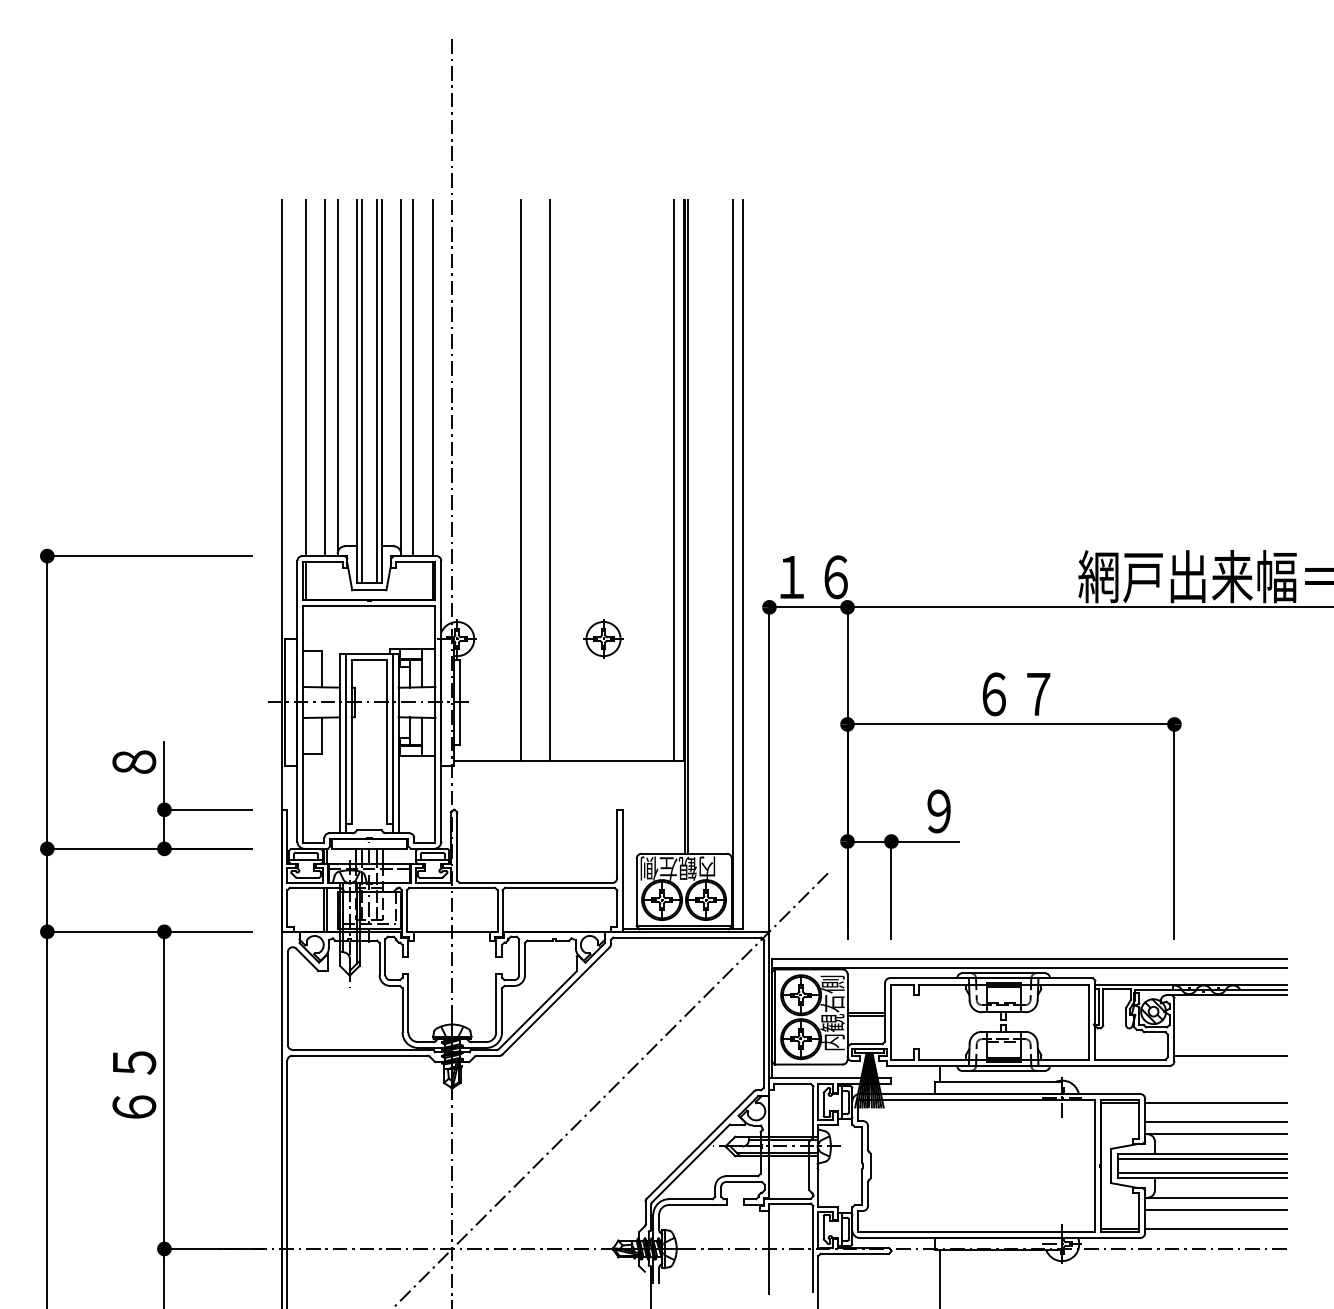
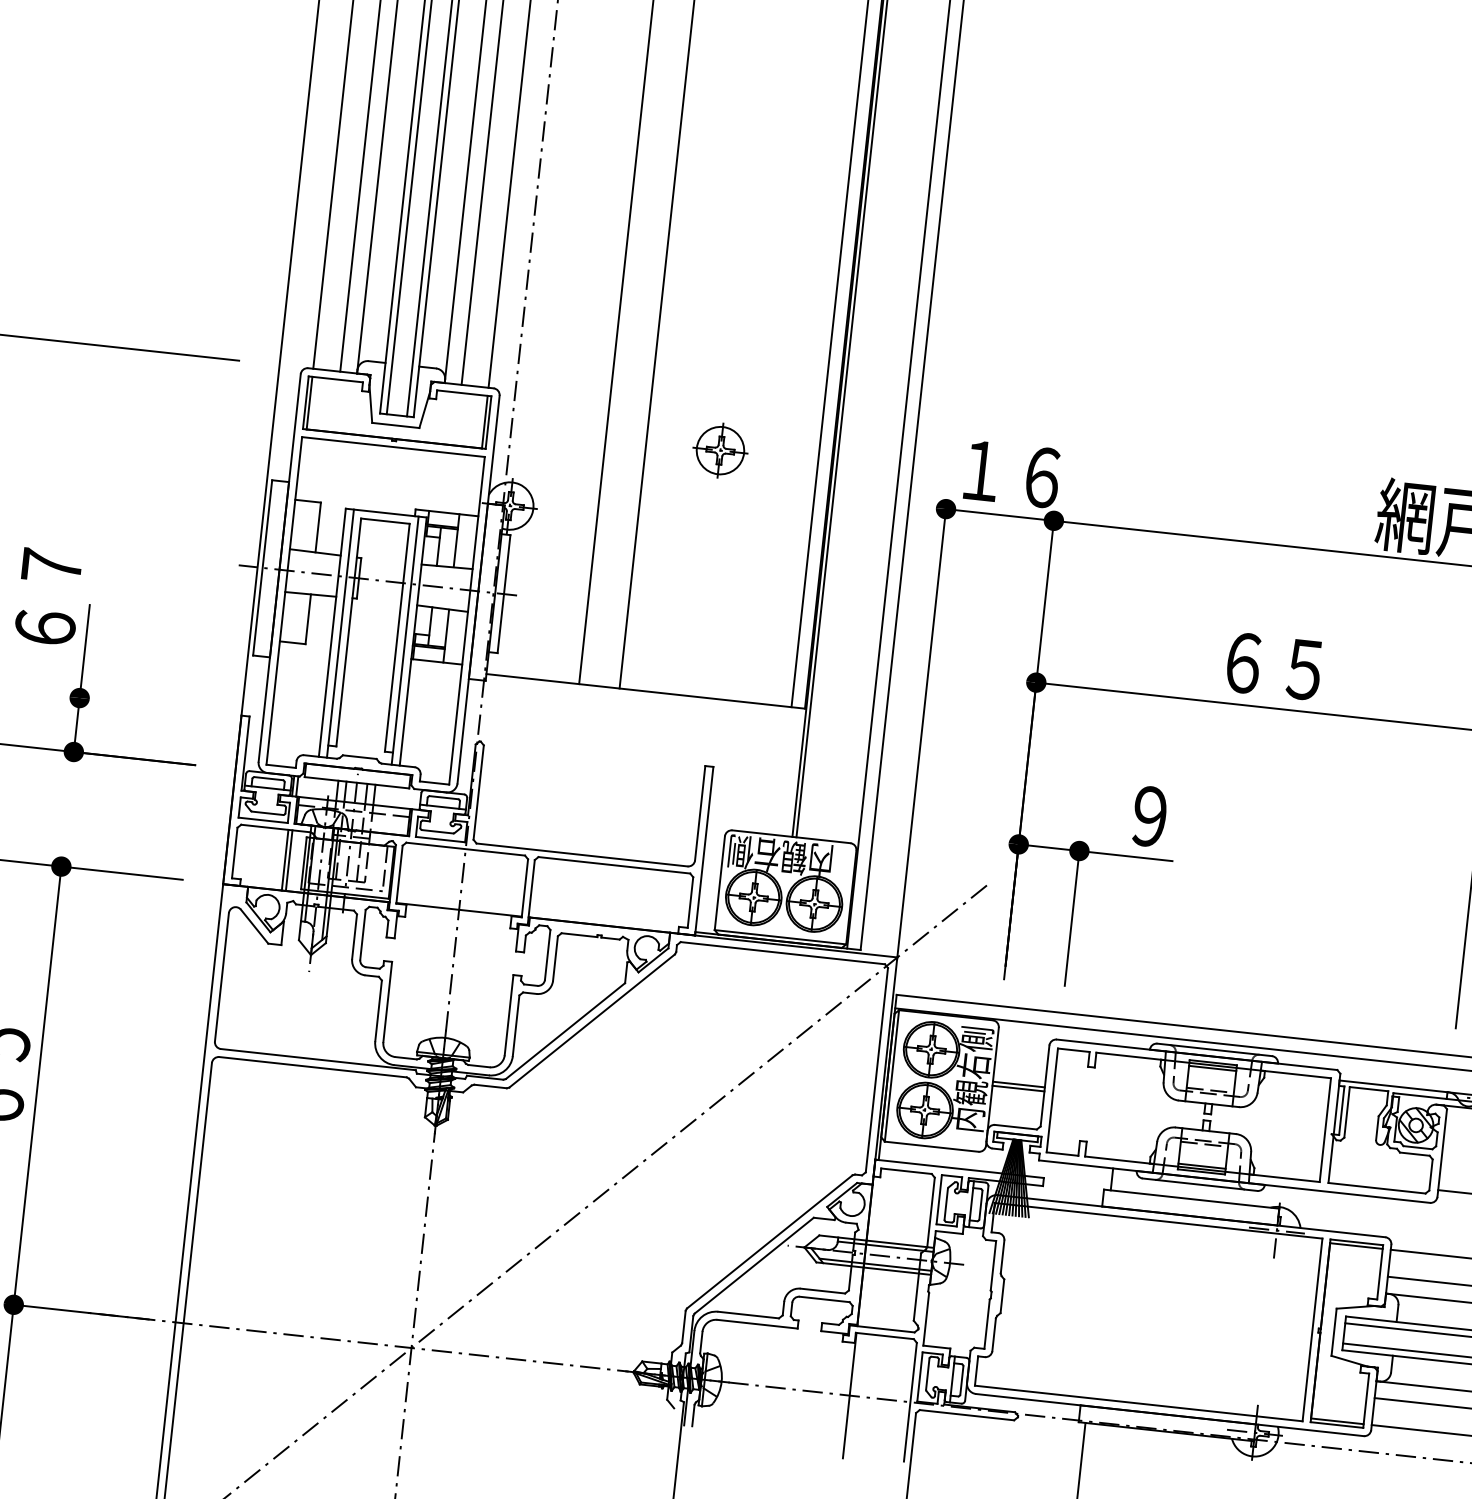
part: (603, 638) -> (720, 449), moved
text: (1038, 694) -> (1304, 669), ６７ -> ６５
text: (134, 739) -> (48, 596), ８ -> ６７
line: (205, 809) -> (136, 703), removed
text: (668, 868) -> (767, 854), 内観左側 -> 内観右側

